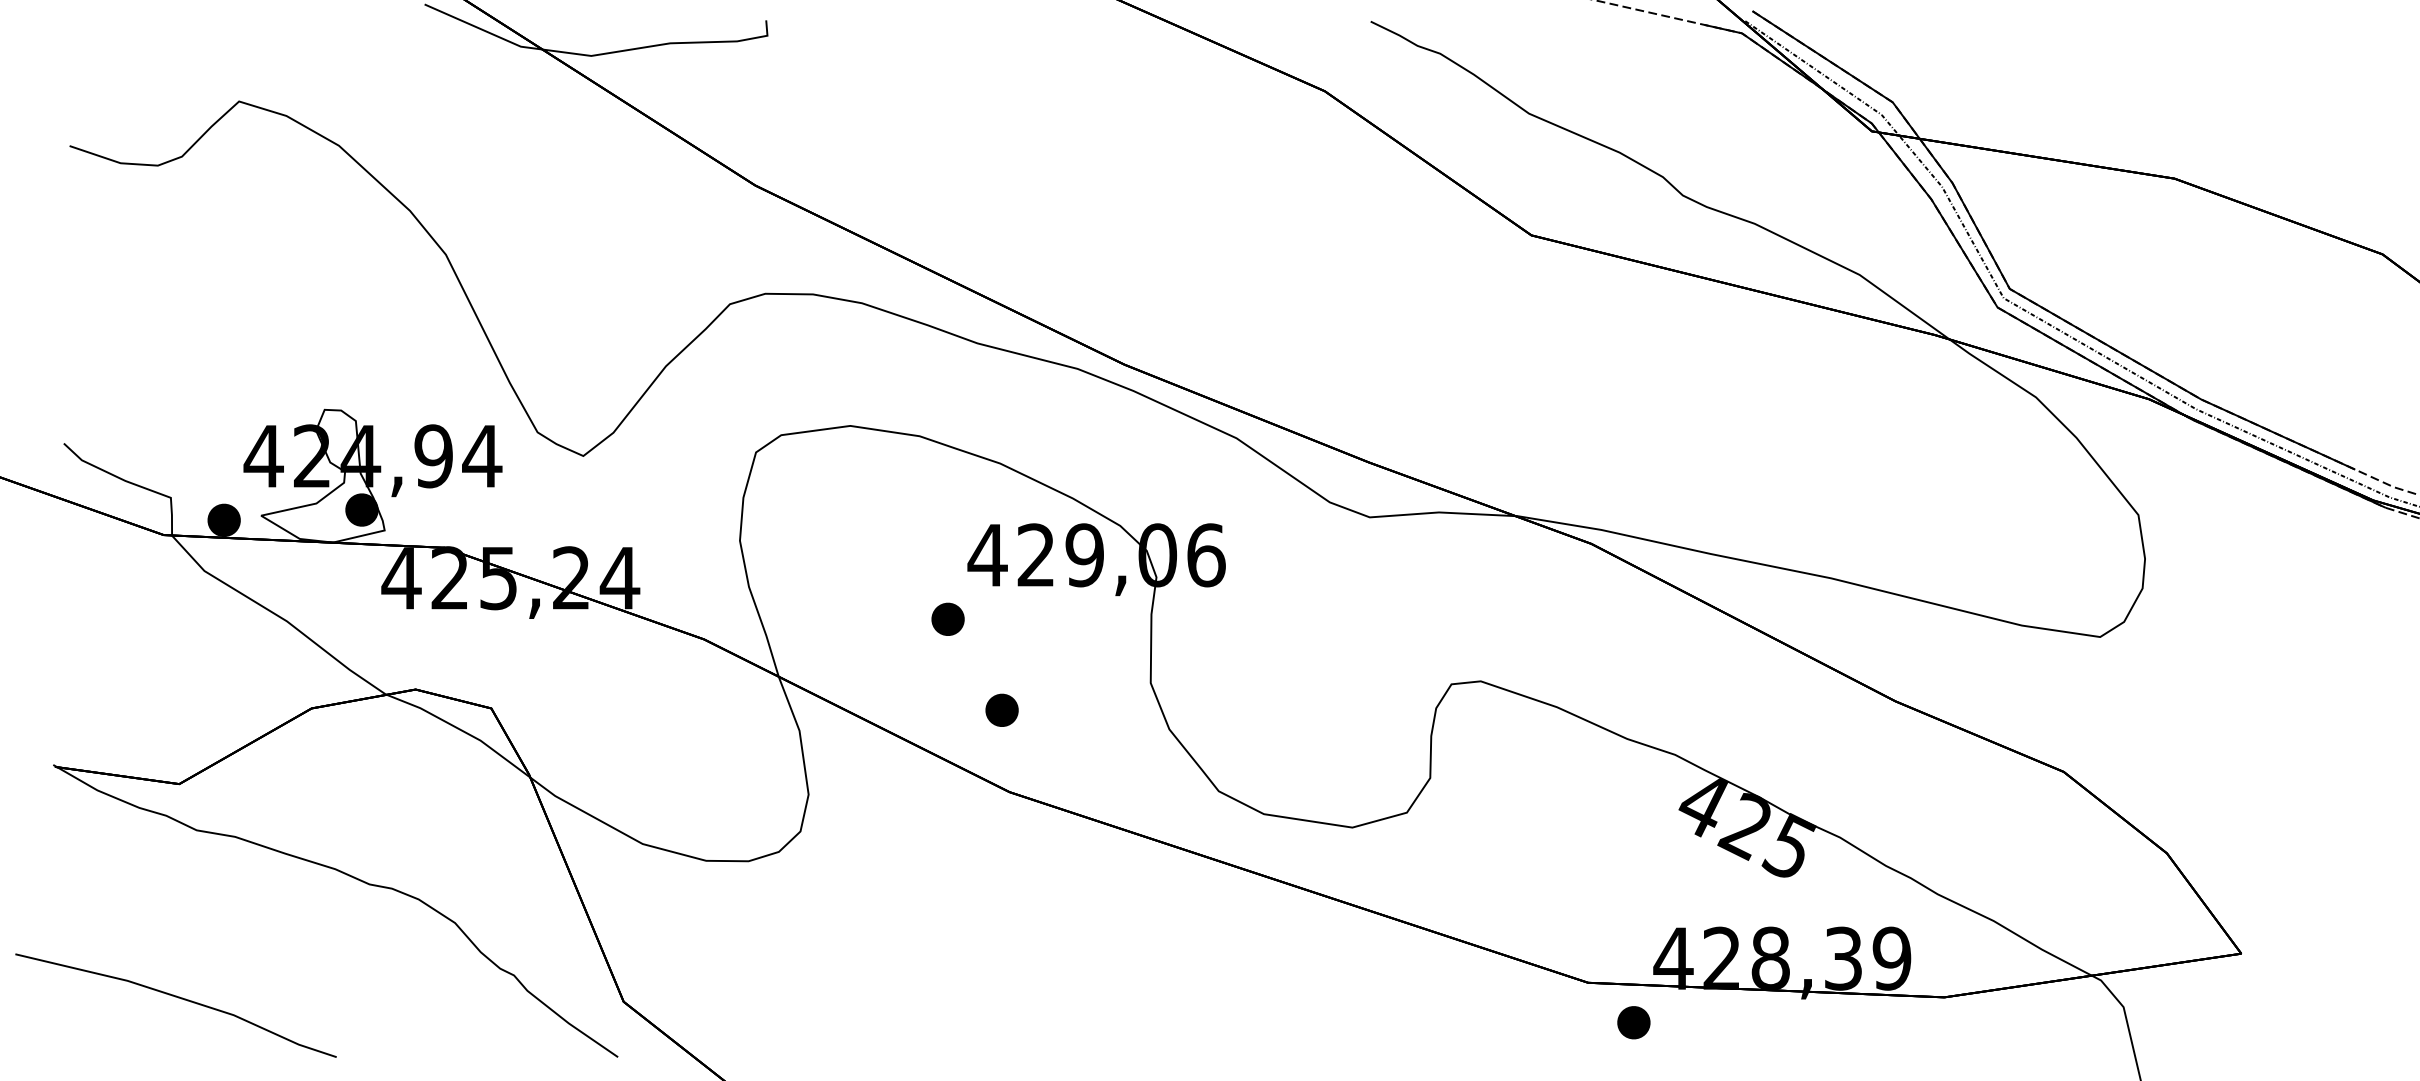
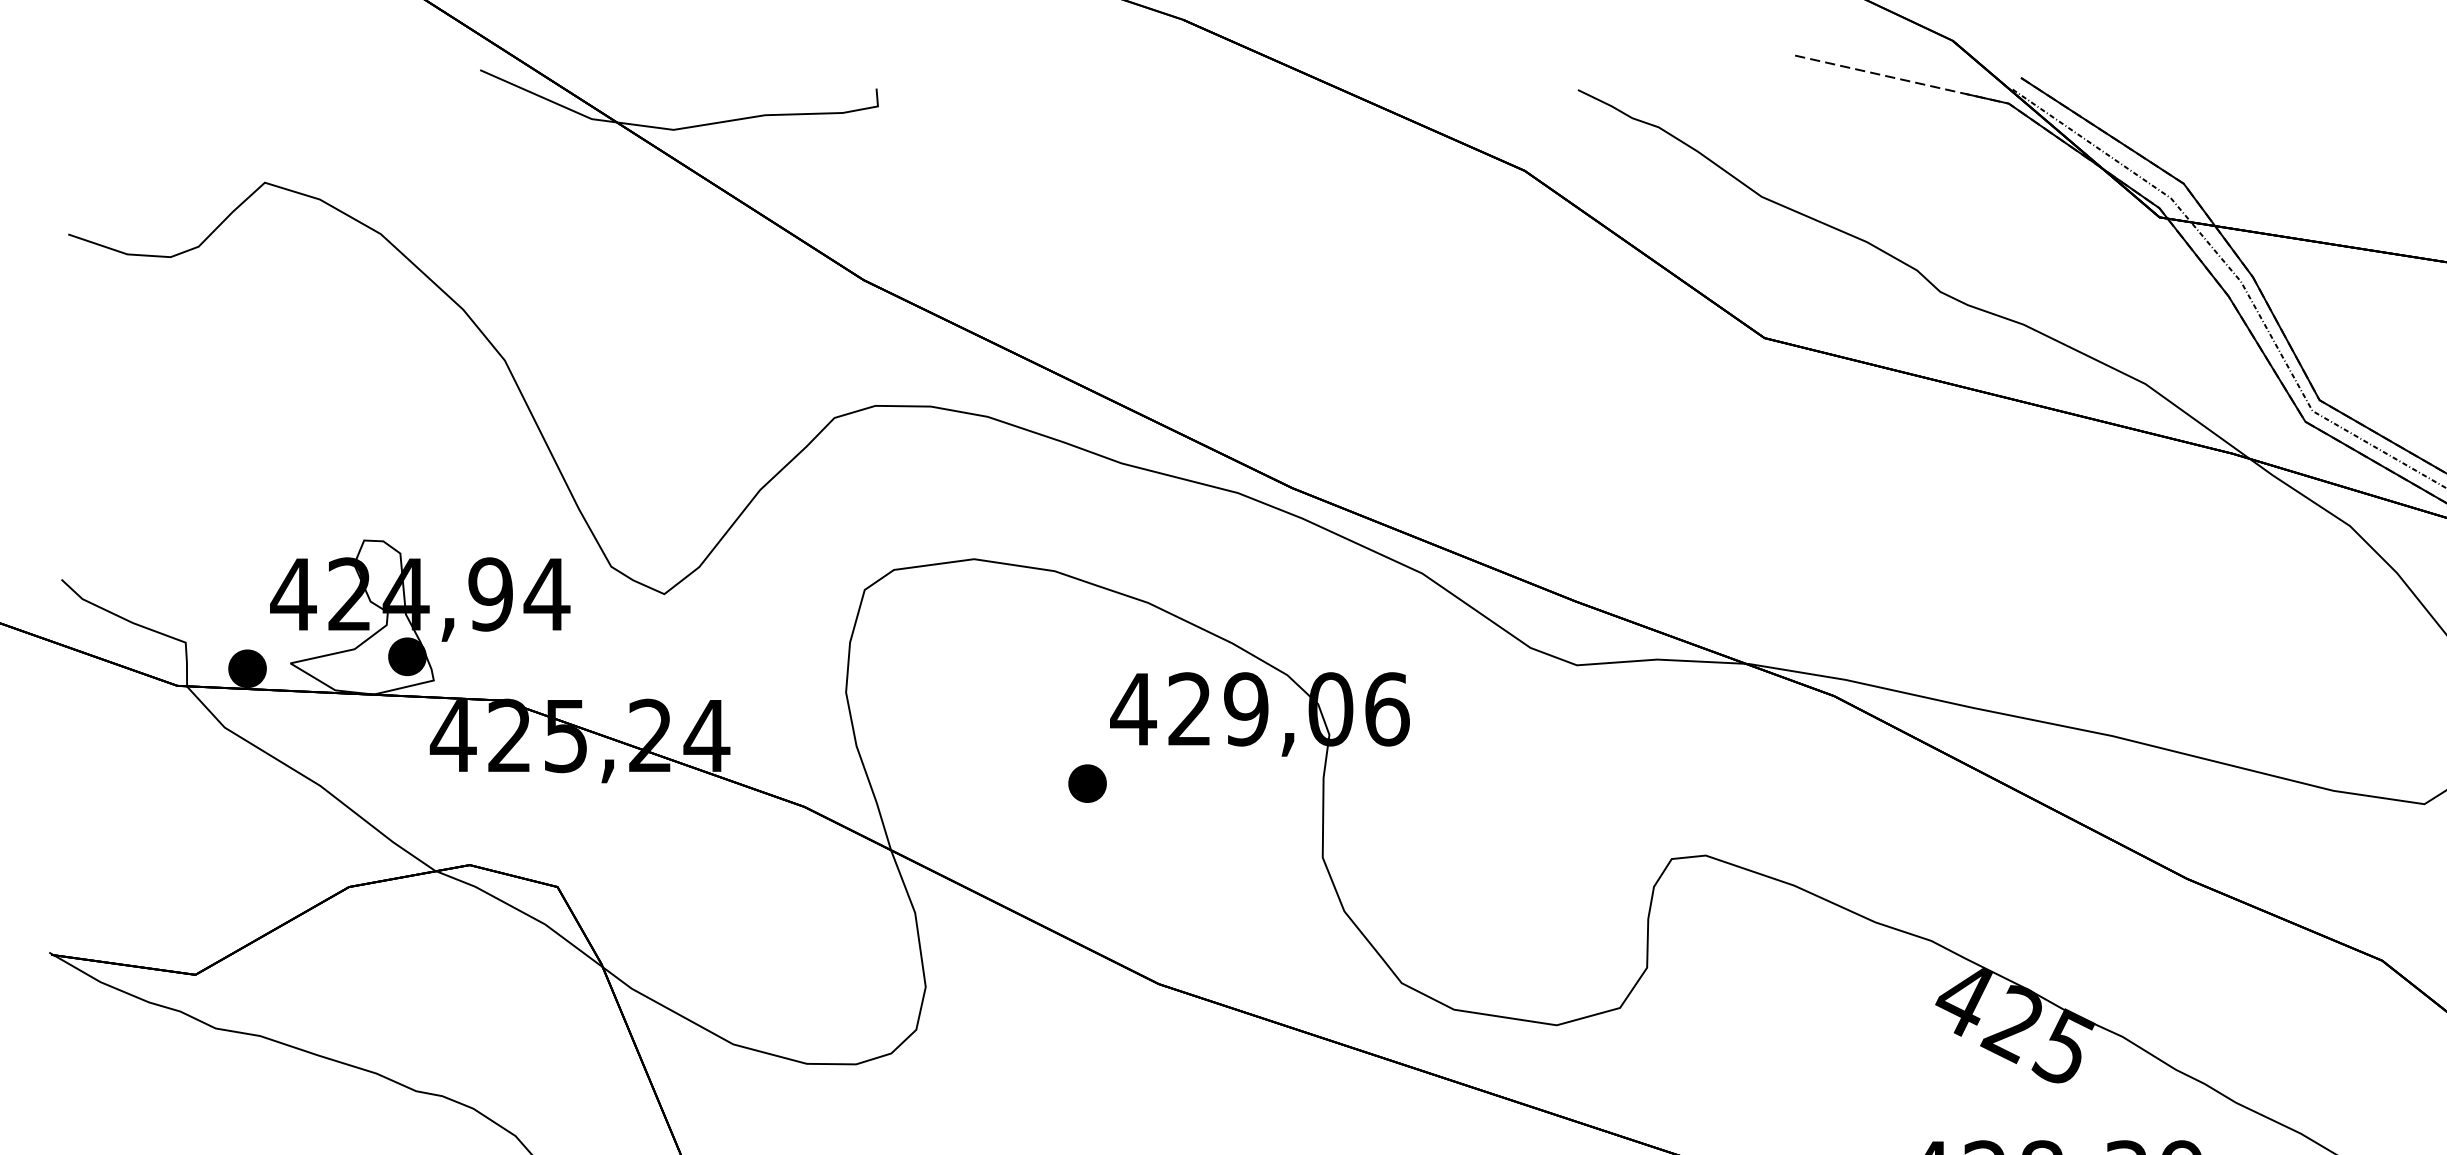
part: (1001, 709) -> (1149, 888), removed

